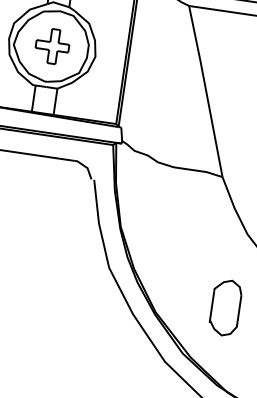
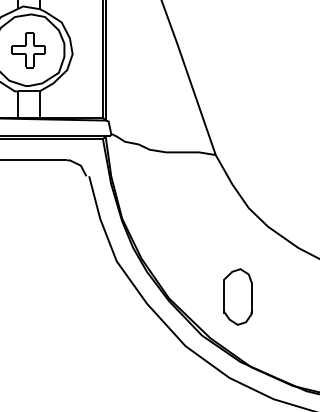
part: (225, 307) -> (237, 296), moved

